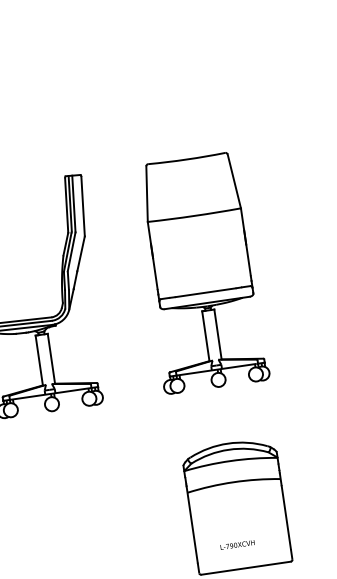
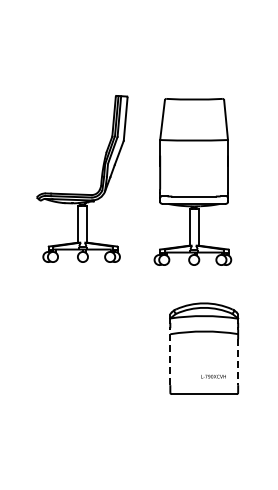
part: (200, 272) -> (192, 181), moved
line: (286, 517) -> (238, 362), solid -> dashed
line: (192, 524) -> (170, 357), solid -> dashed
text: (237, 544) -> (213, 376), moved

